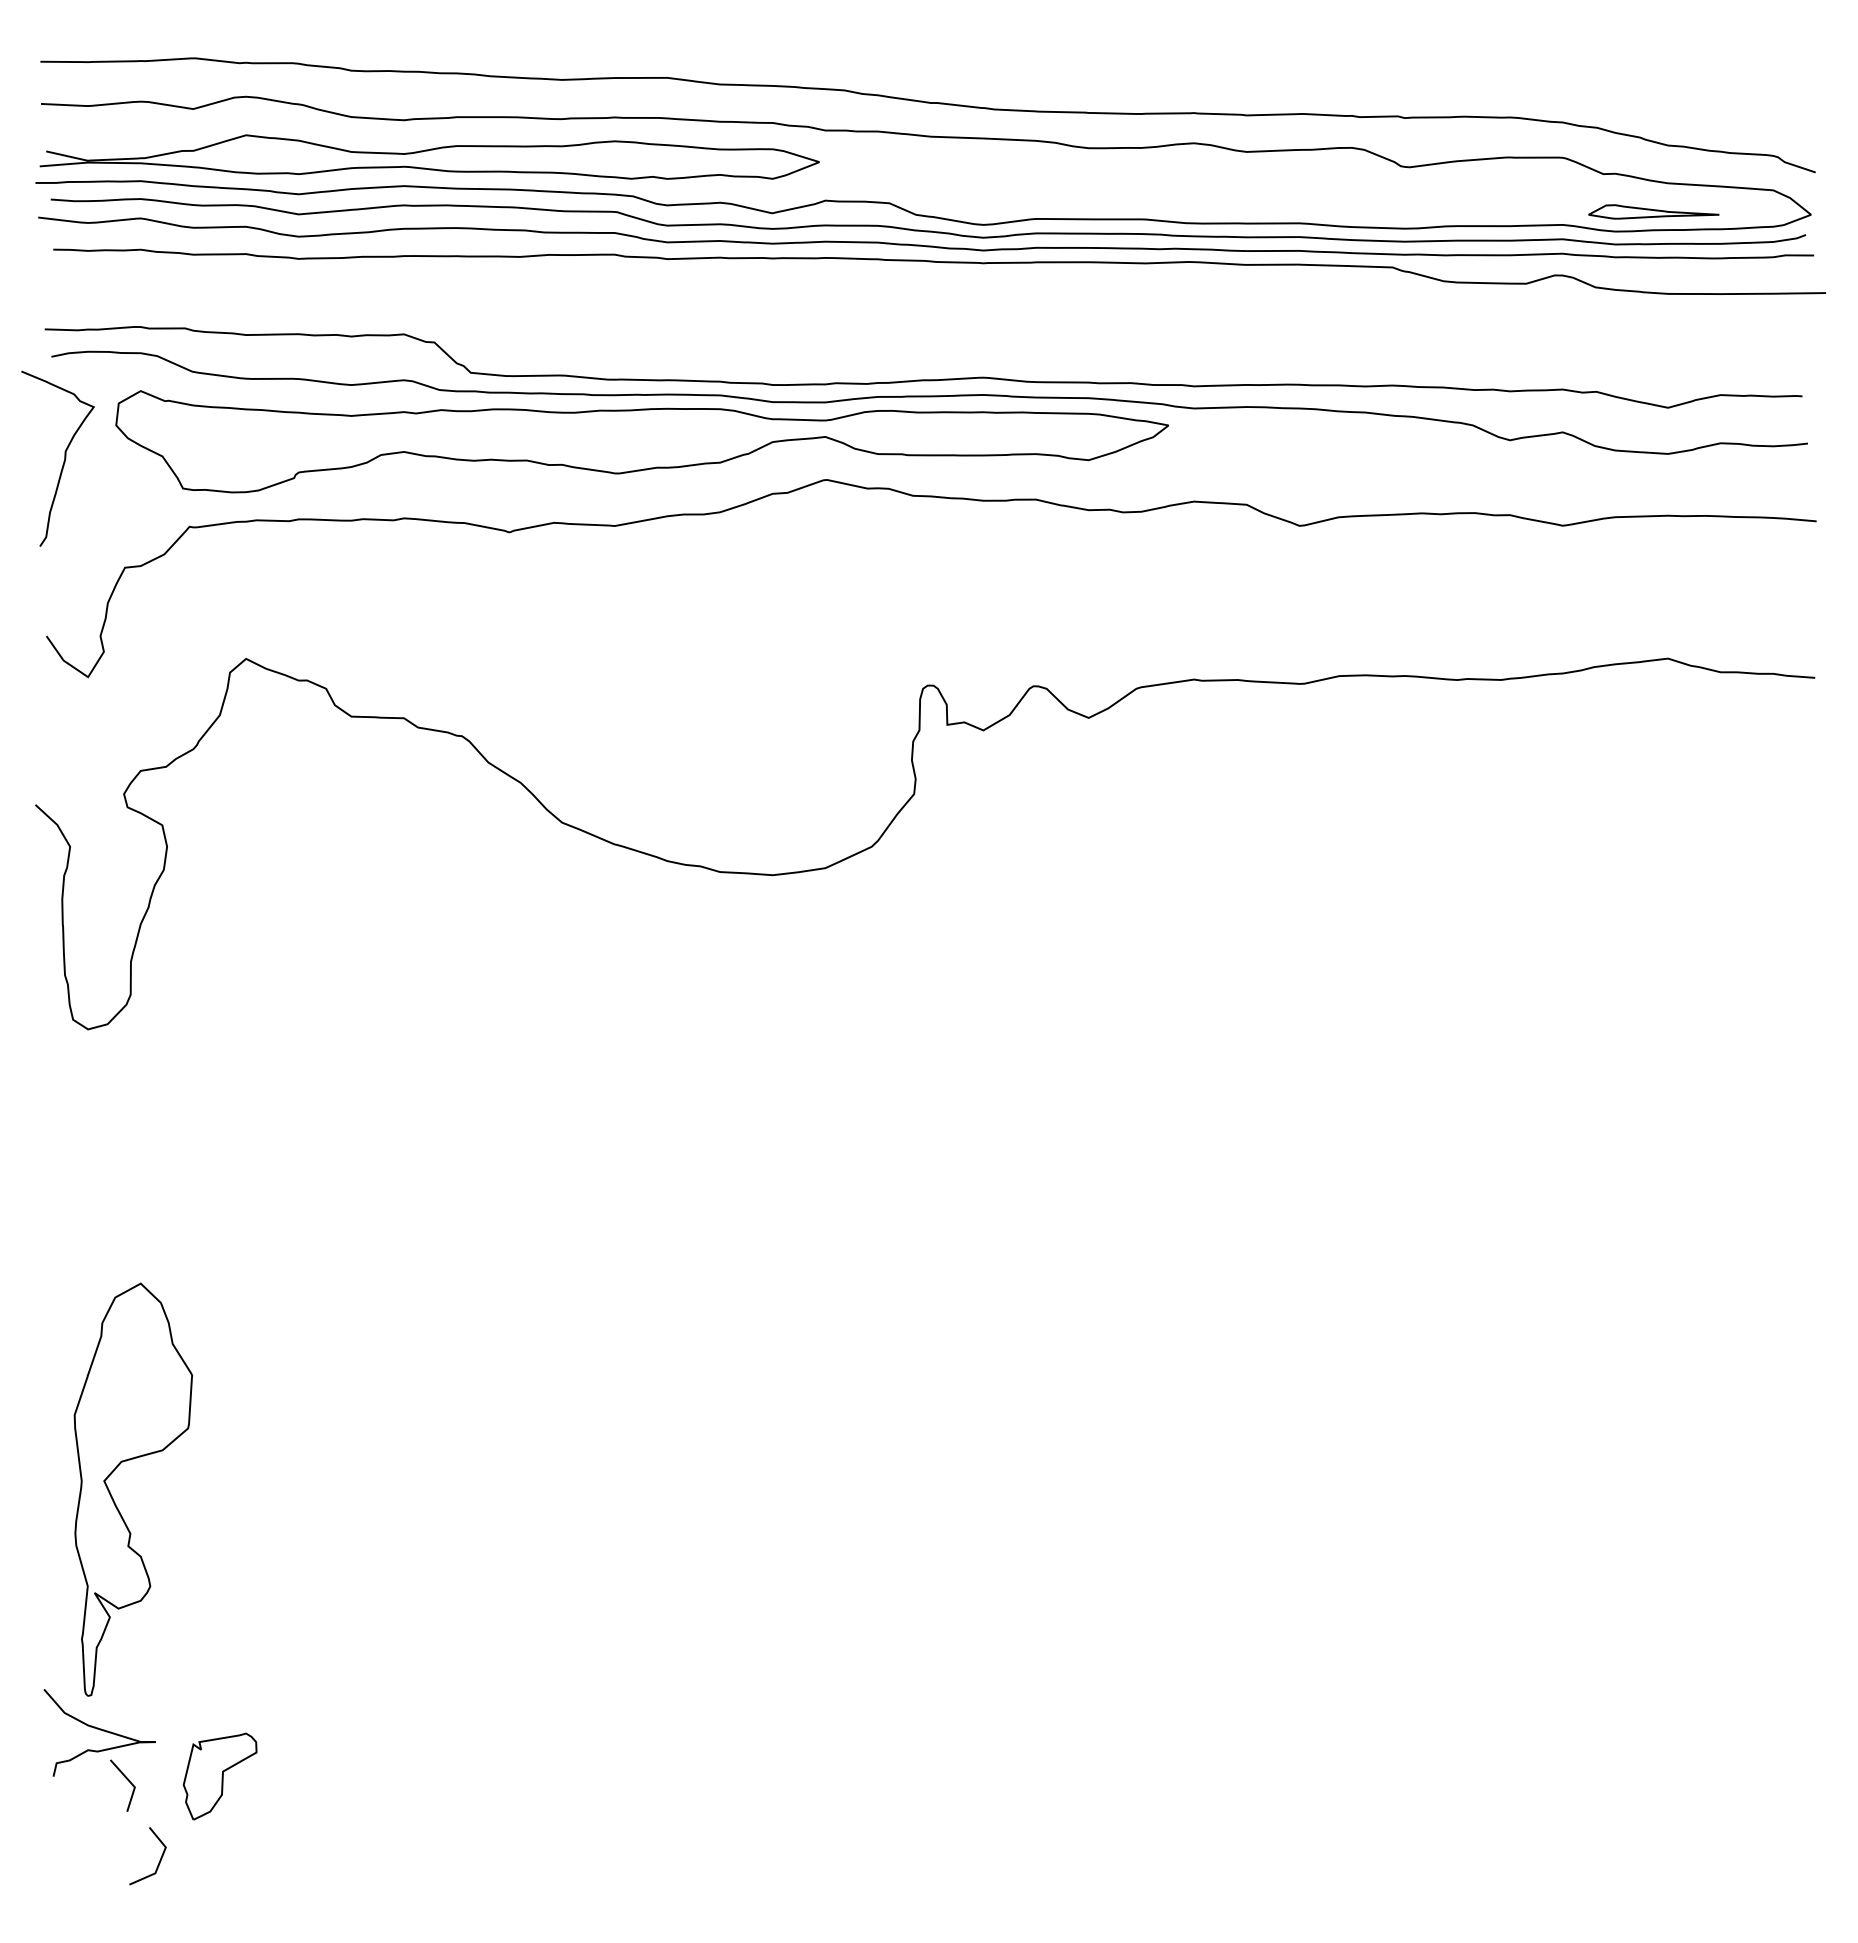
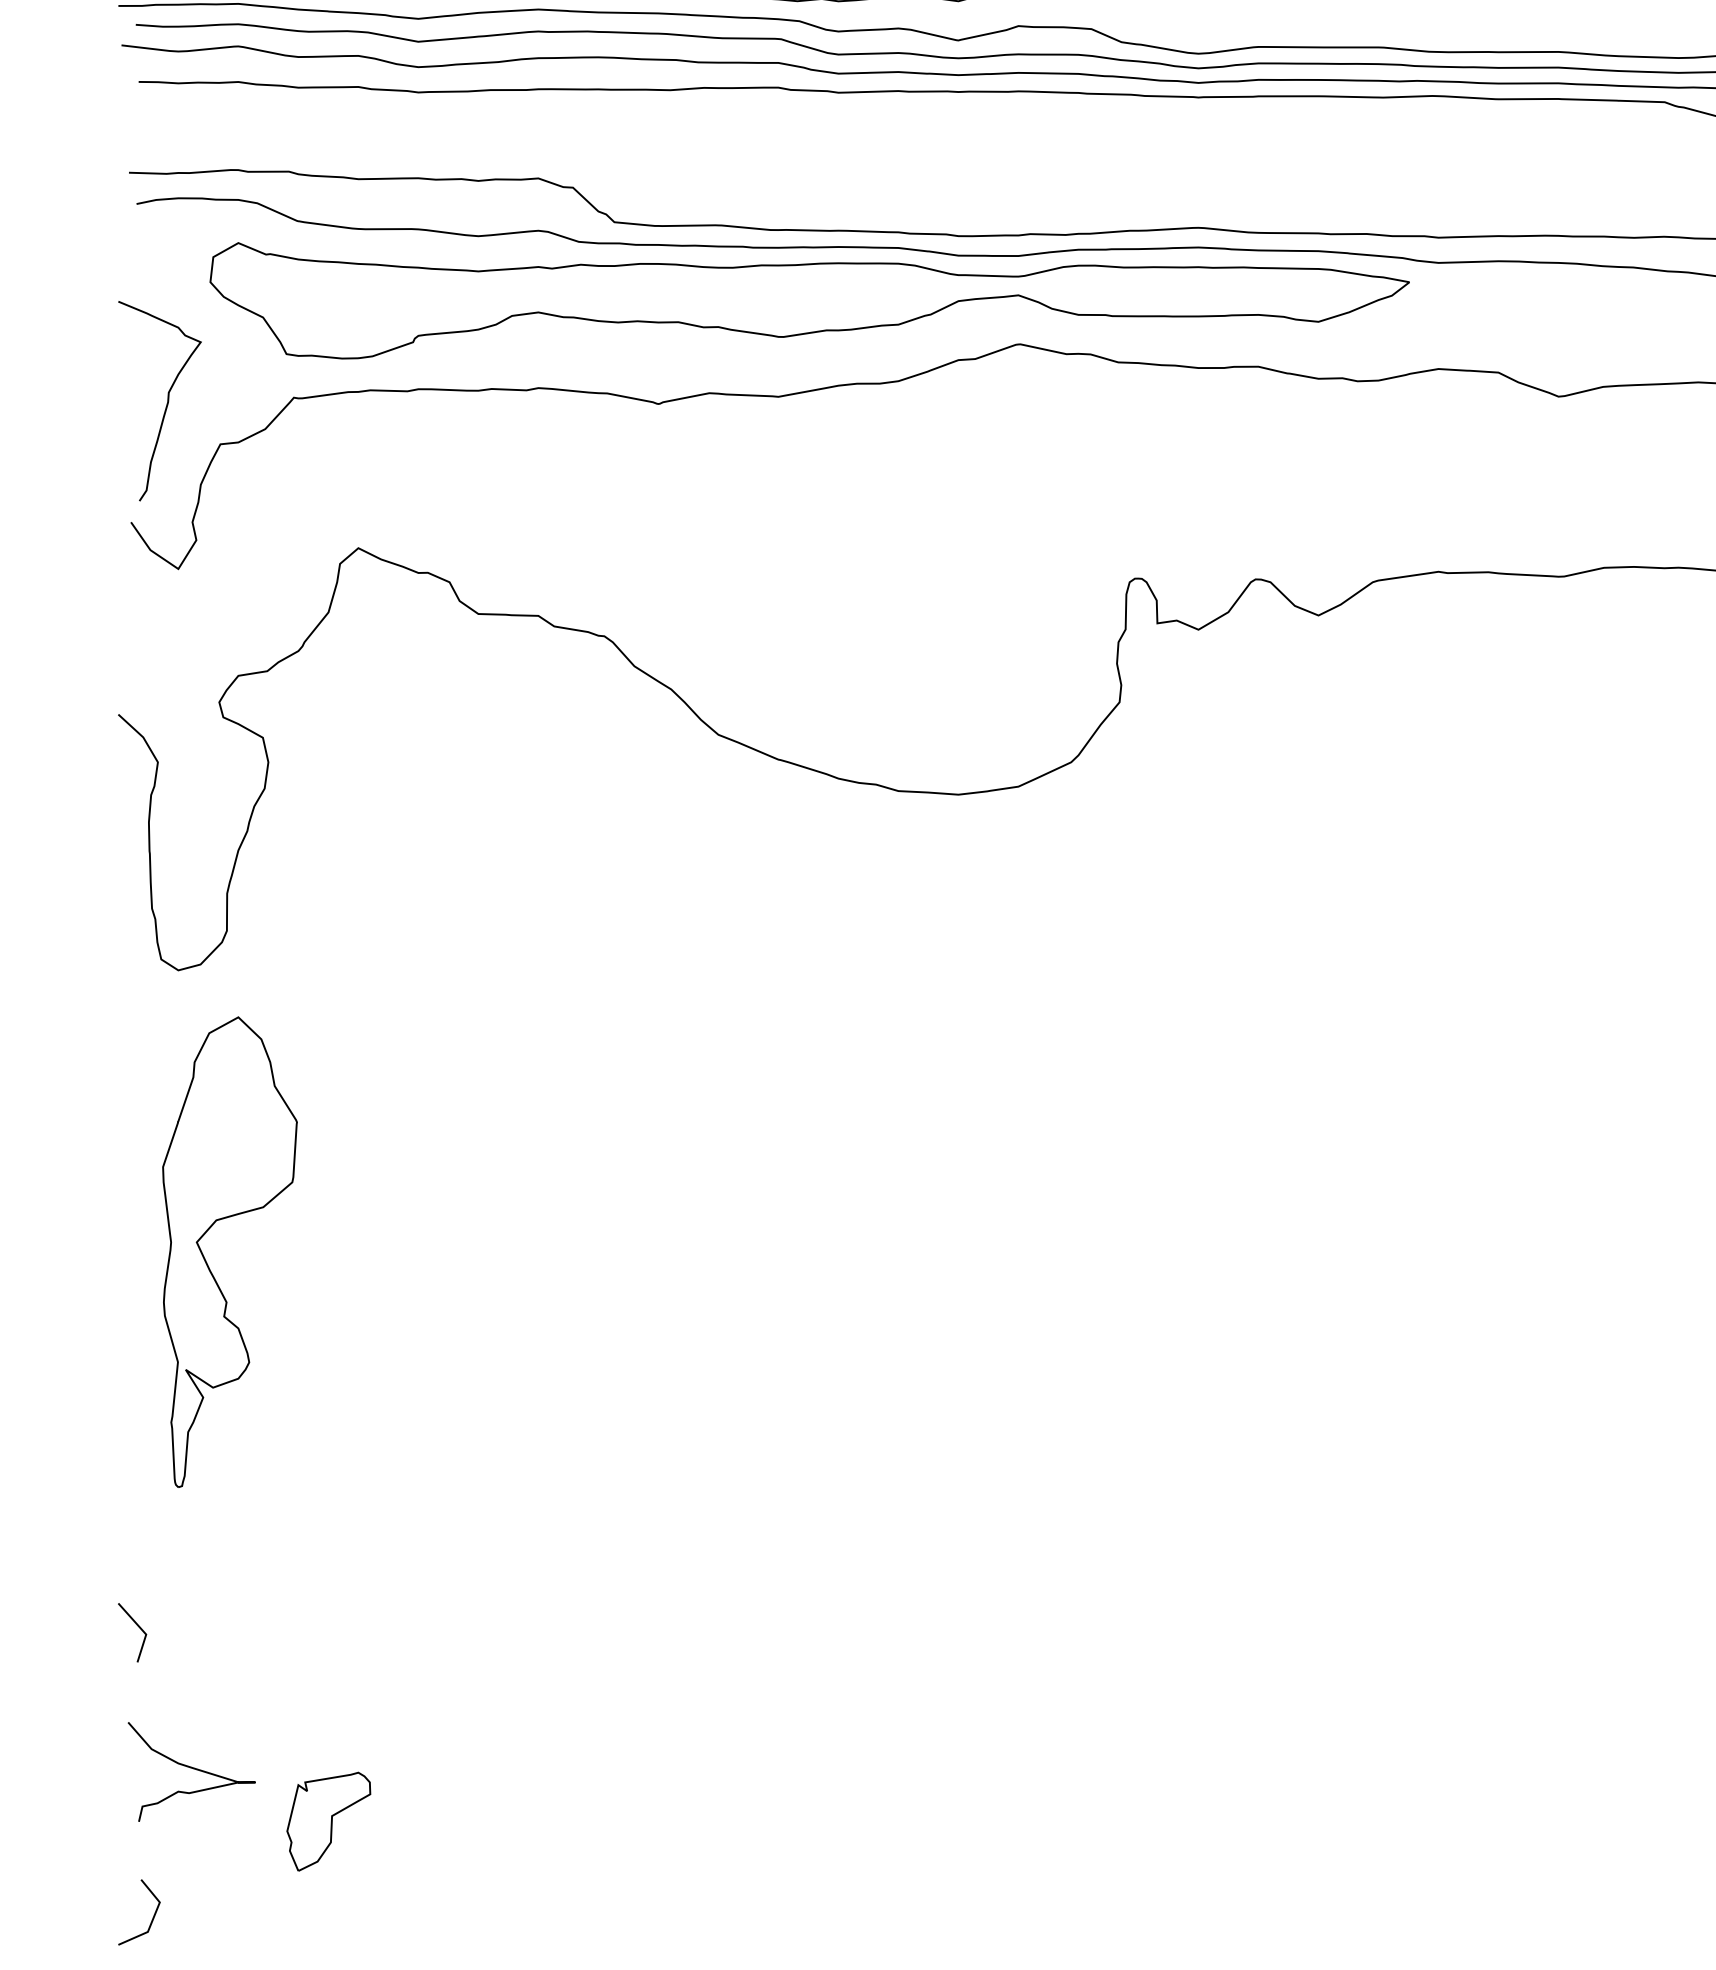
curve: (63, 461) -> (166, 404), moved
part: (113, 1498) -> (207, 1262), moved
line: (127, 1780) -> (137, 1626), moved
line: (158, 1862) -> (151, 1919), moved

